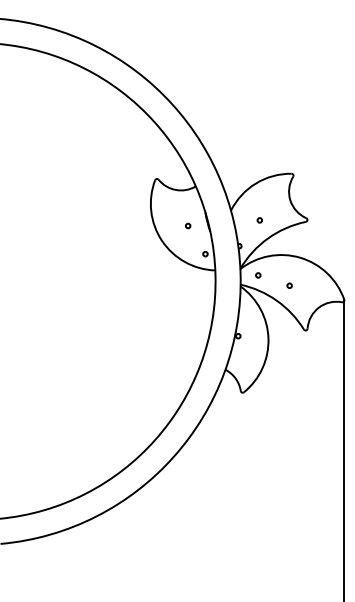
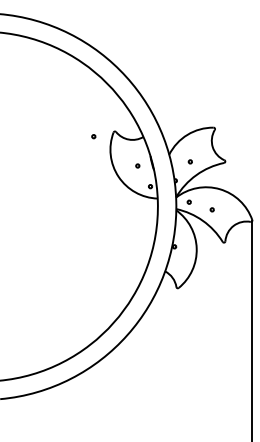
circle: (128, 185) -> (94, 136), added

